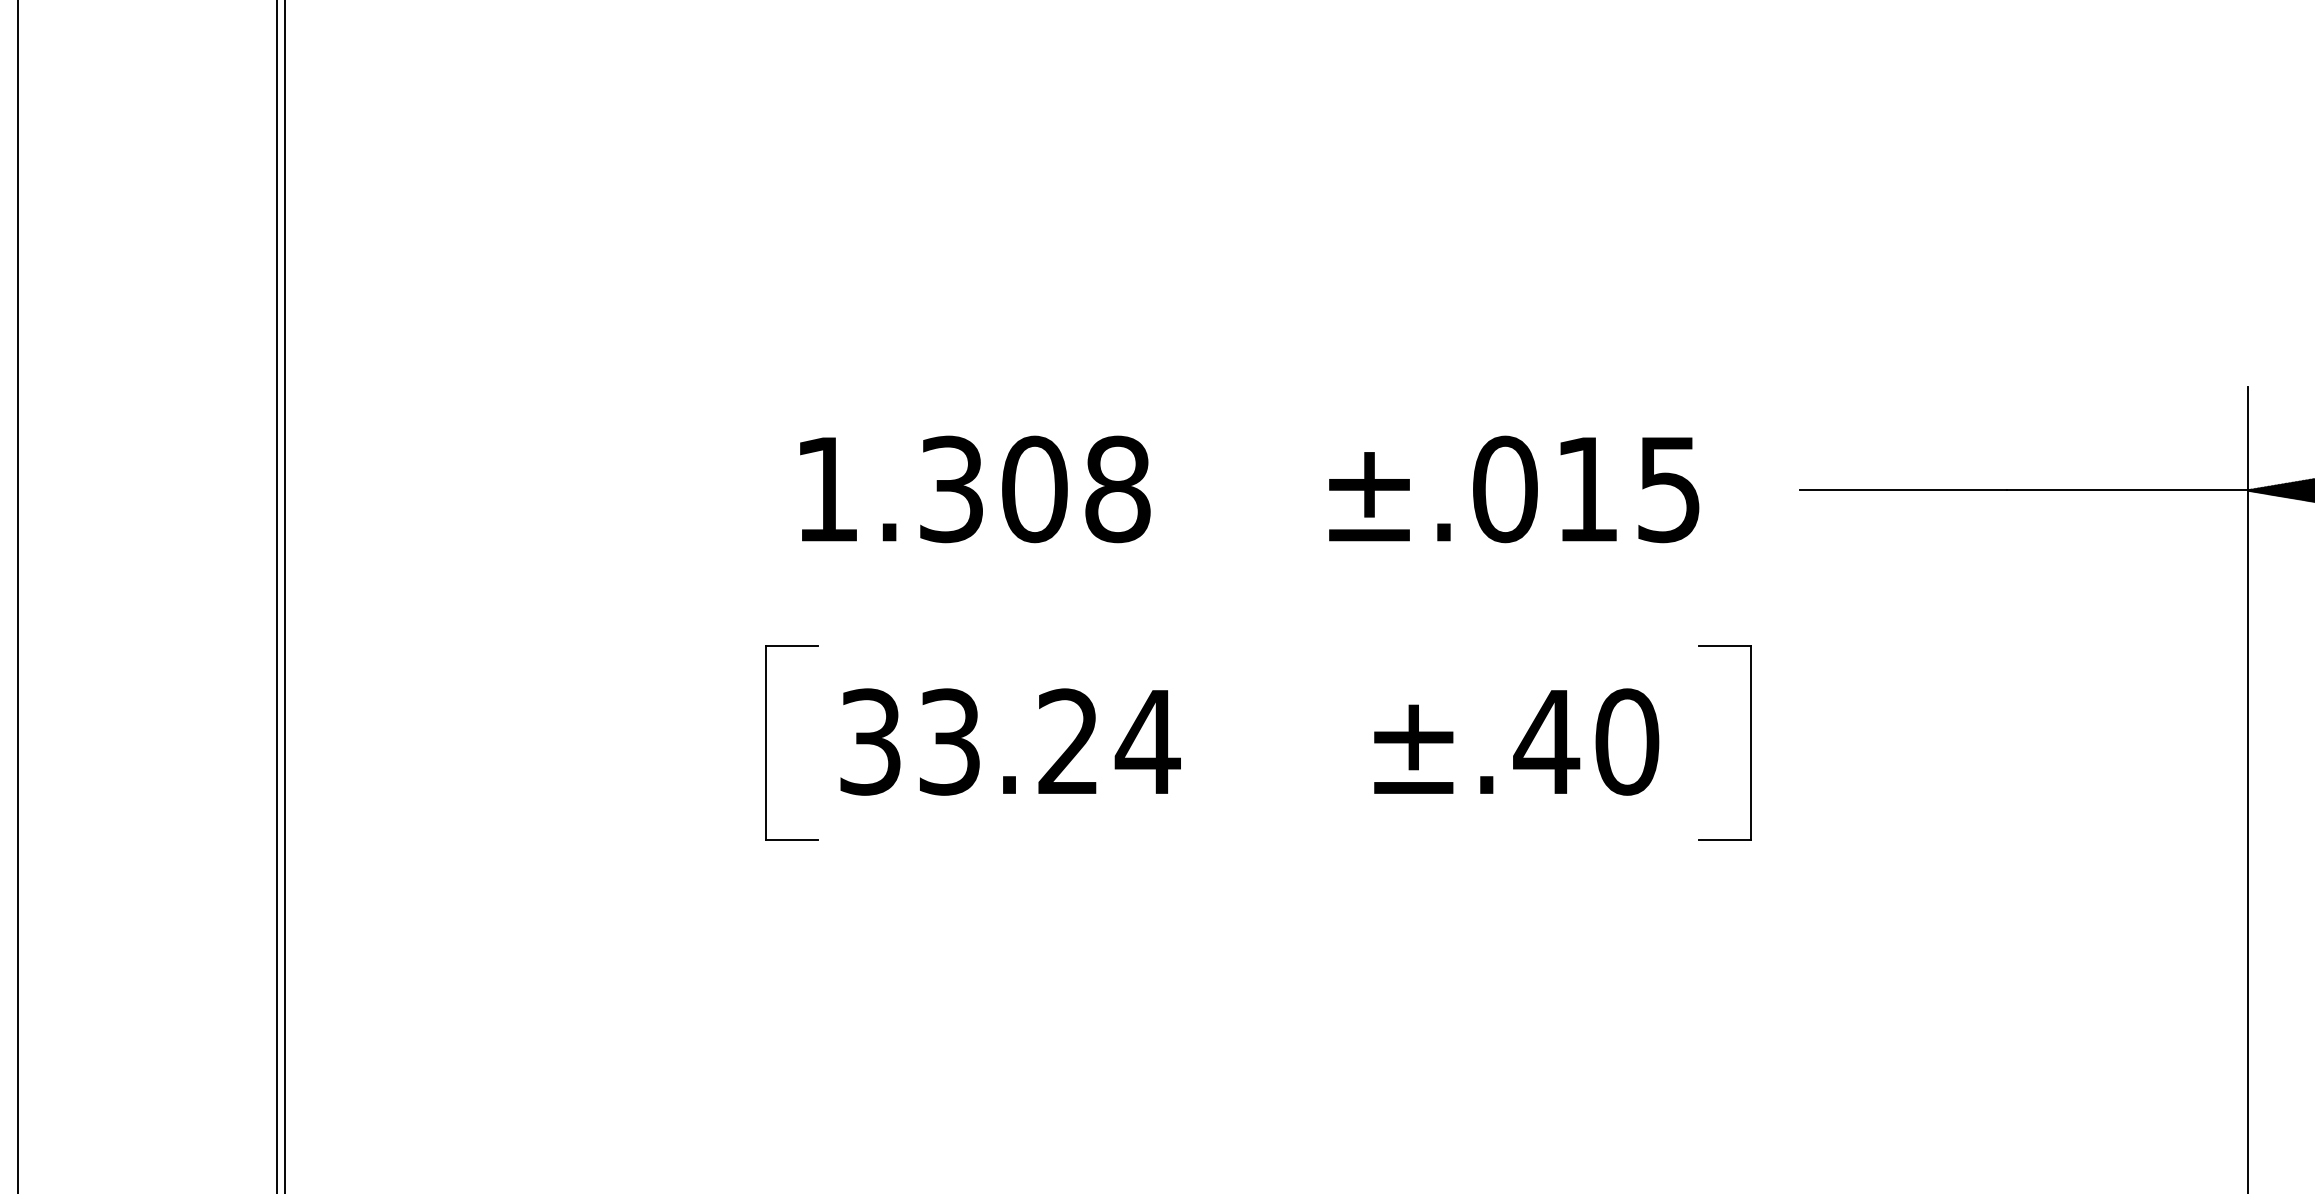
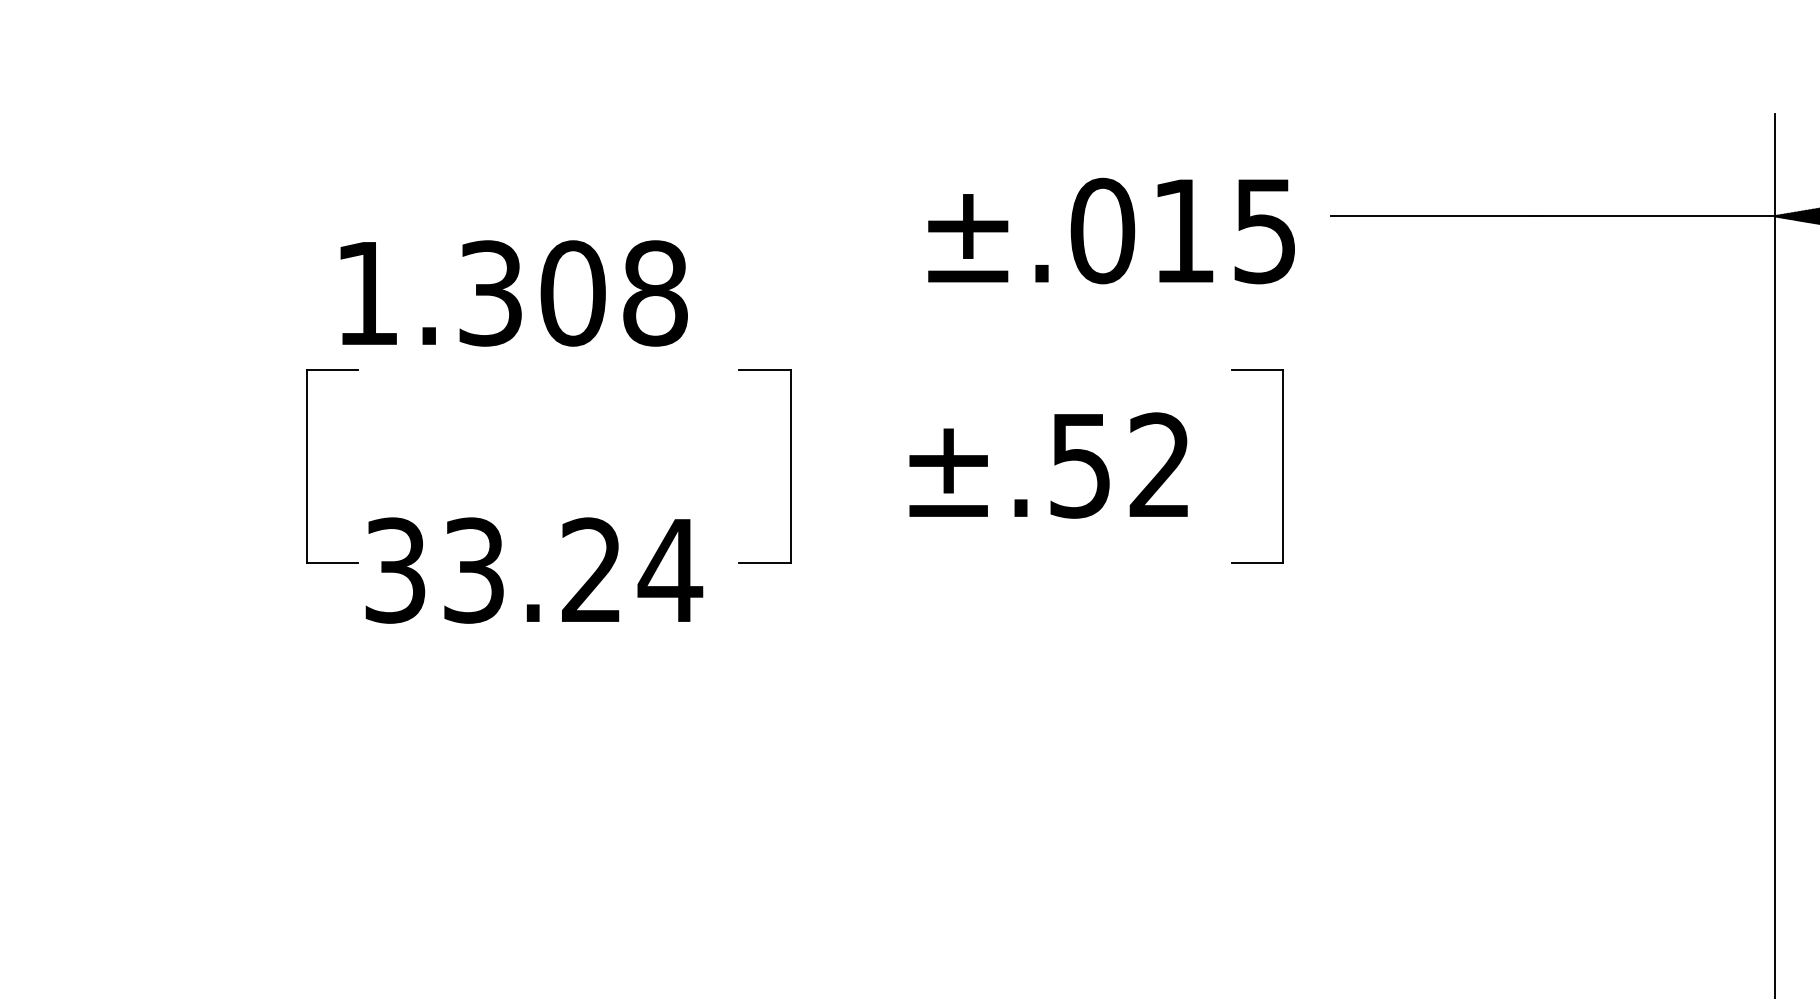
text: (975, 489) -> (514, 293), moved
text: (1514, 489) -> (1111, 231), moved
text: (1010, 741) -> (534, 570), moved
text: (1586, 741) -> (1119, 464), ±.40 -> ±.52
part: (1253, 742) -> (789, 465), added

